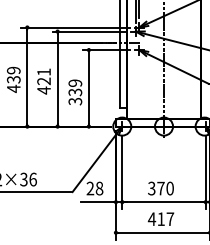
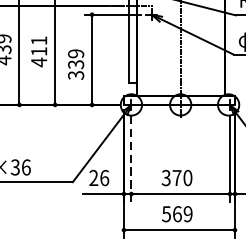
text: (43, 81) -> (38, 51), 421 -> 411
line: (122, 172) -> (131, 159), solid -> dashed
text: (99, 188) -> (104, 177), 28 -> 26
text: (160, 219) -> (176, 214), 417 -> 569

